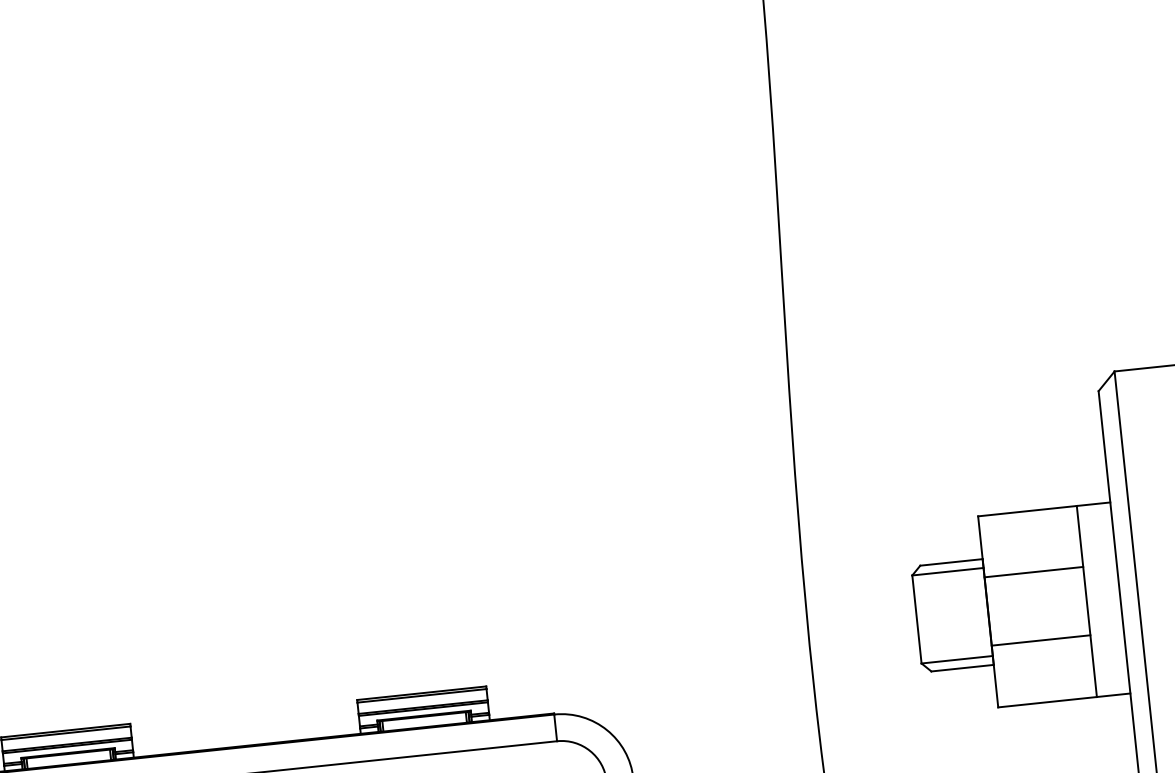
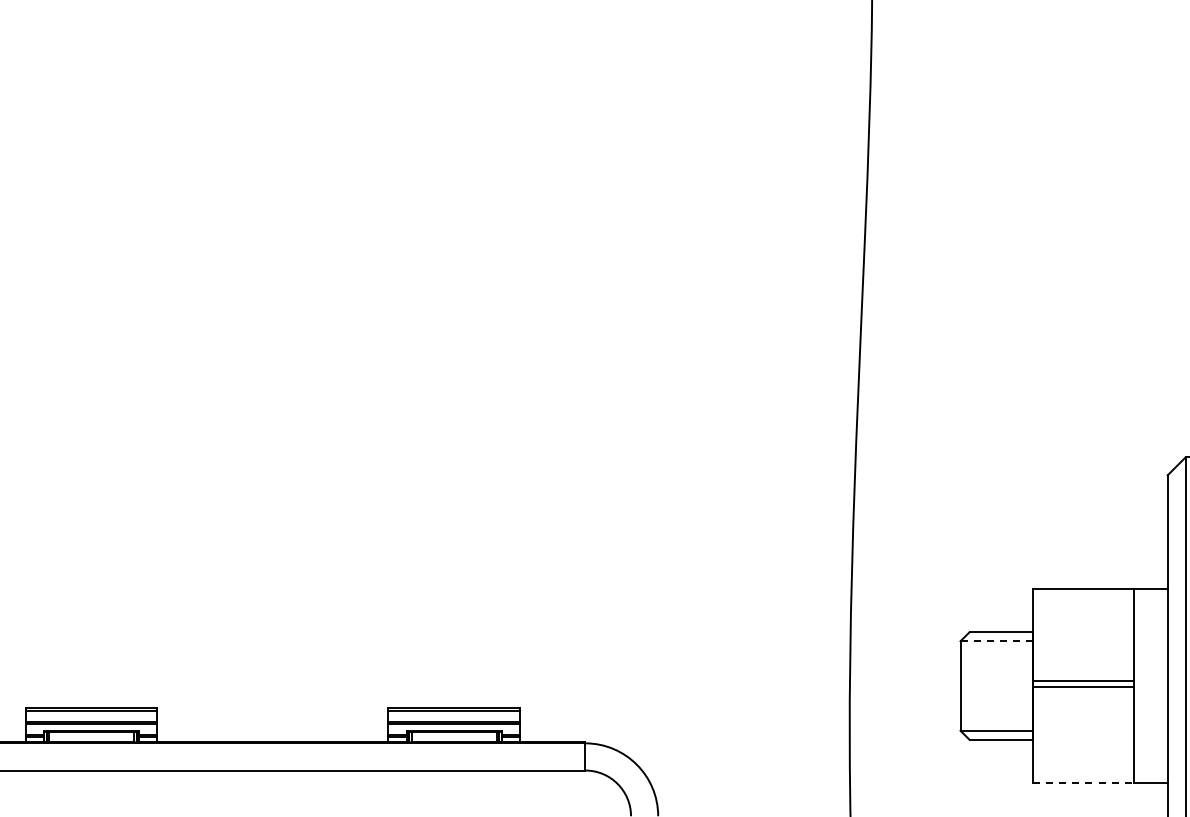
line: (948, 571) -> (997, 641), solid -> dashed
line: (1034, 571) -> (1083, 686), moved
line: (1041, 640) -> (1083, 681), moved
line: (1047, 702) -> (1083, 783), solid -> dashed

